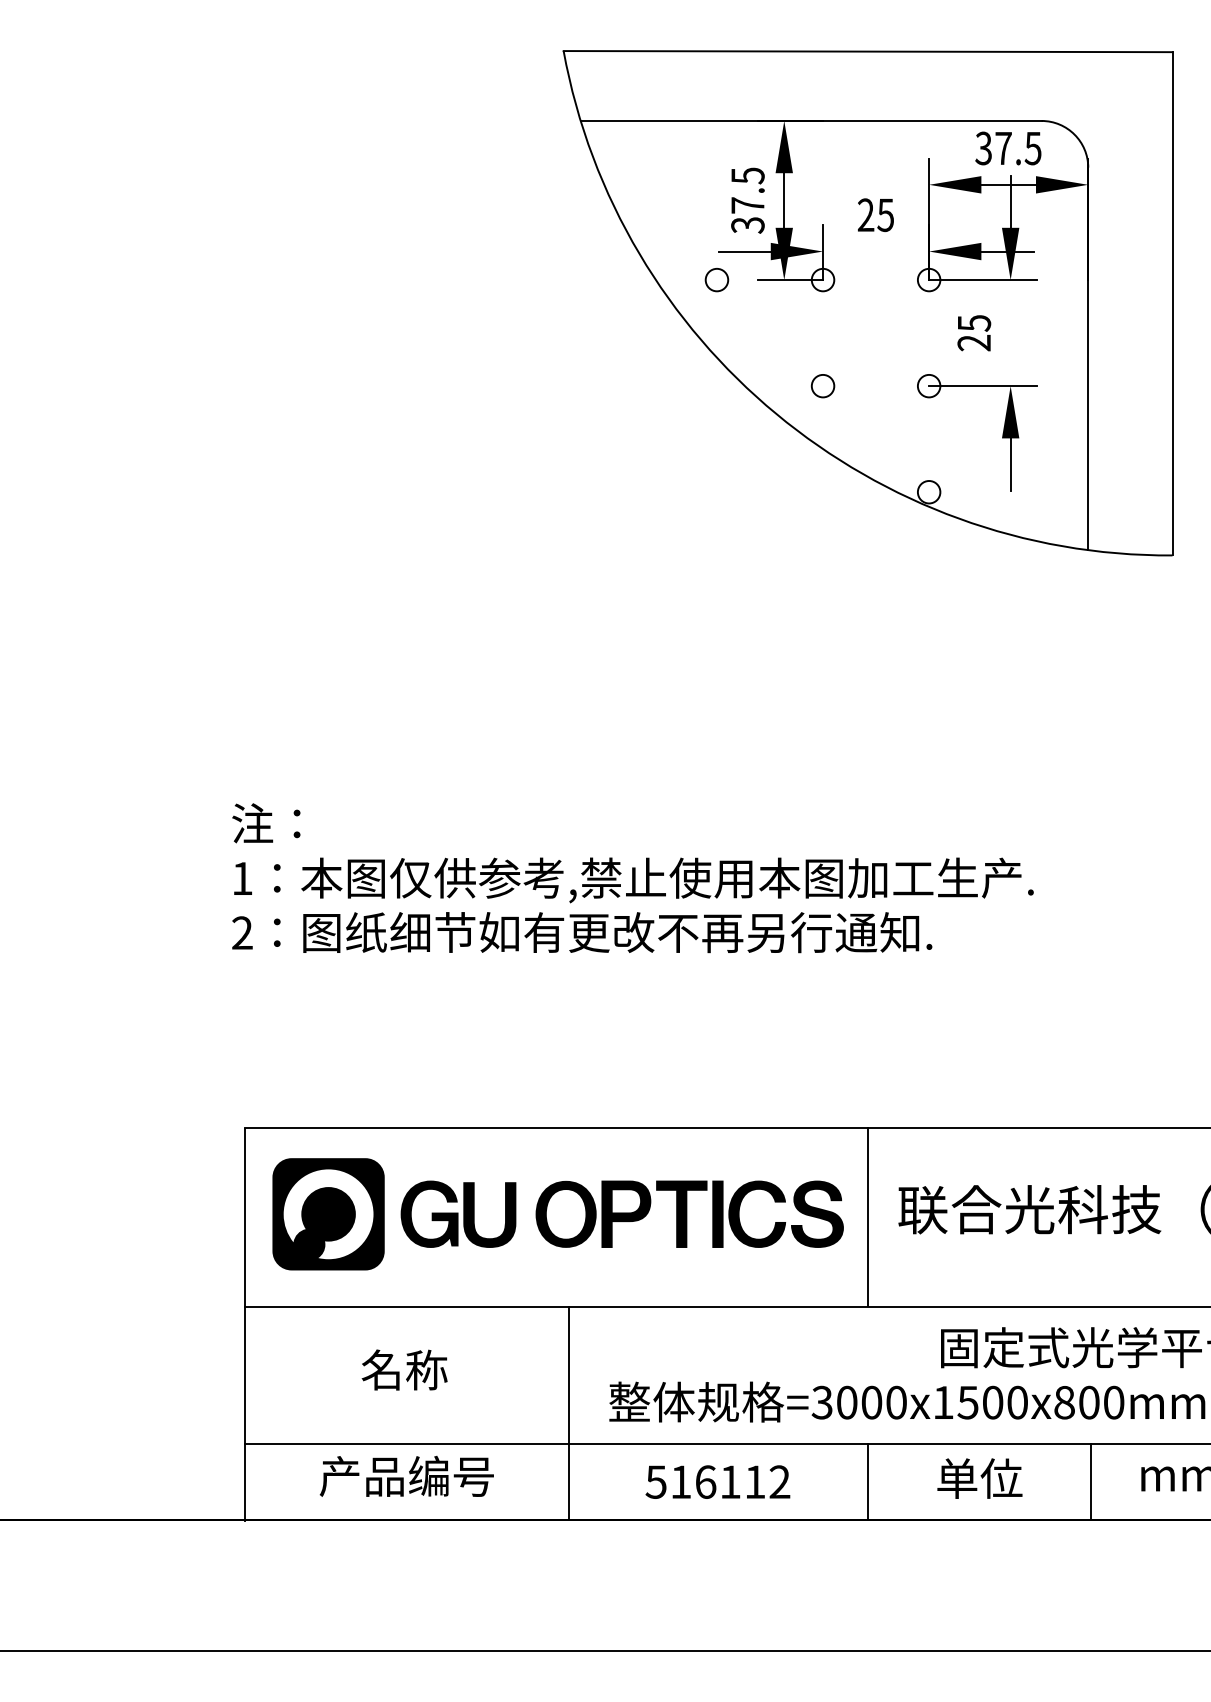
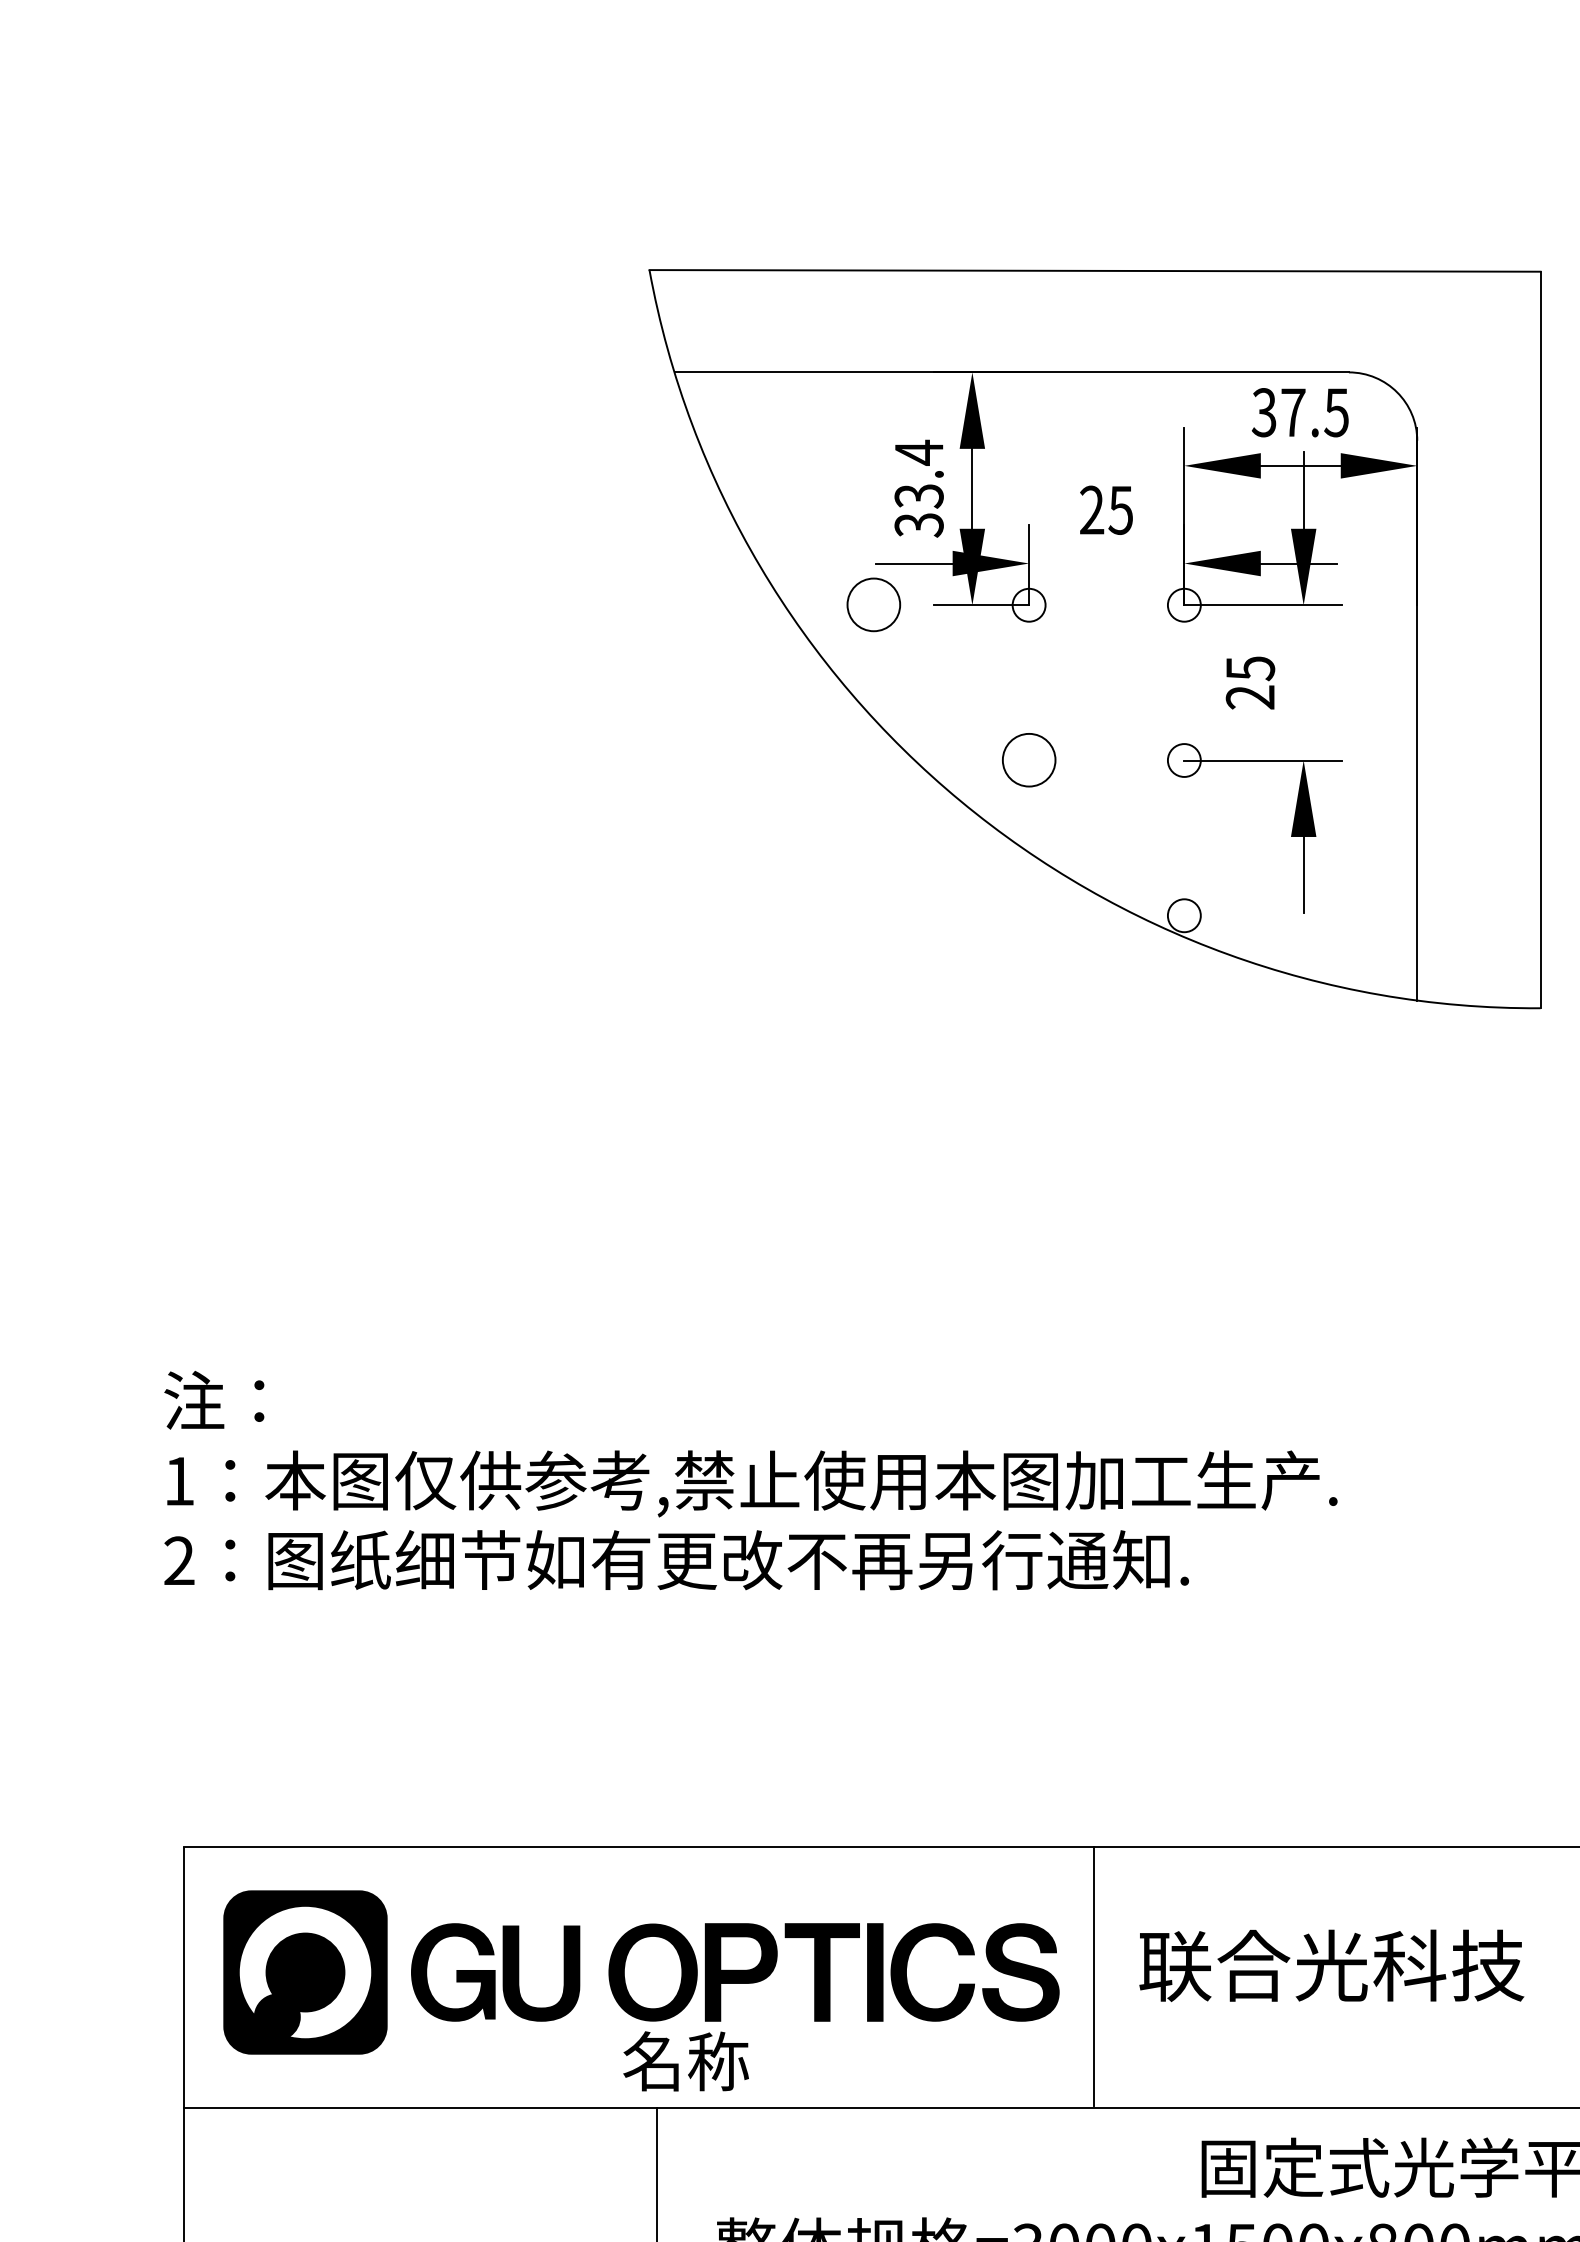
text: (747, 190) -> (918, 474), 37.5 -> 33.4
circle: (716, 280) -> (873, 605), size x1.6
circle: (822, 386) -> (1028, 761), size x1.6
text: (404, 1369) -> (685, 2060), moved

